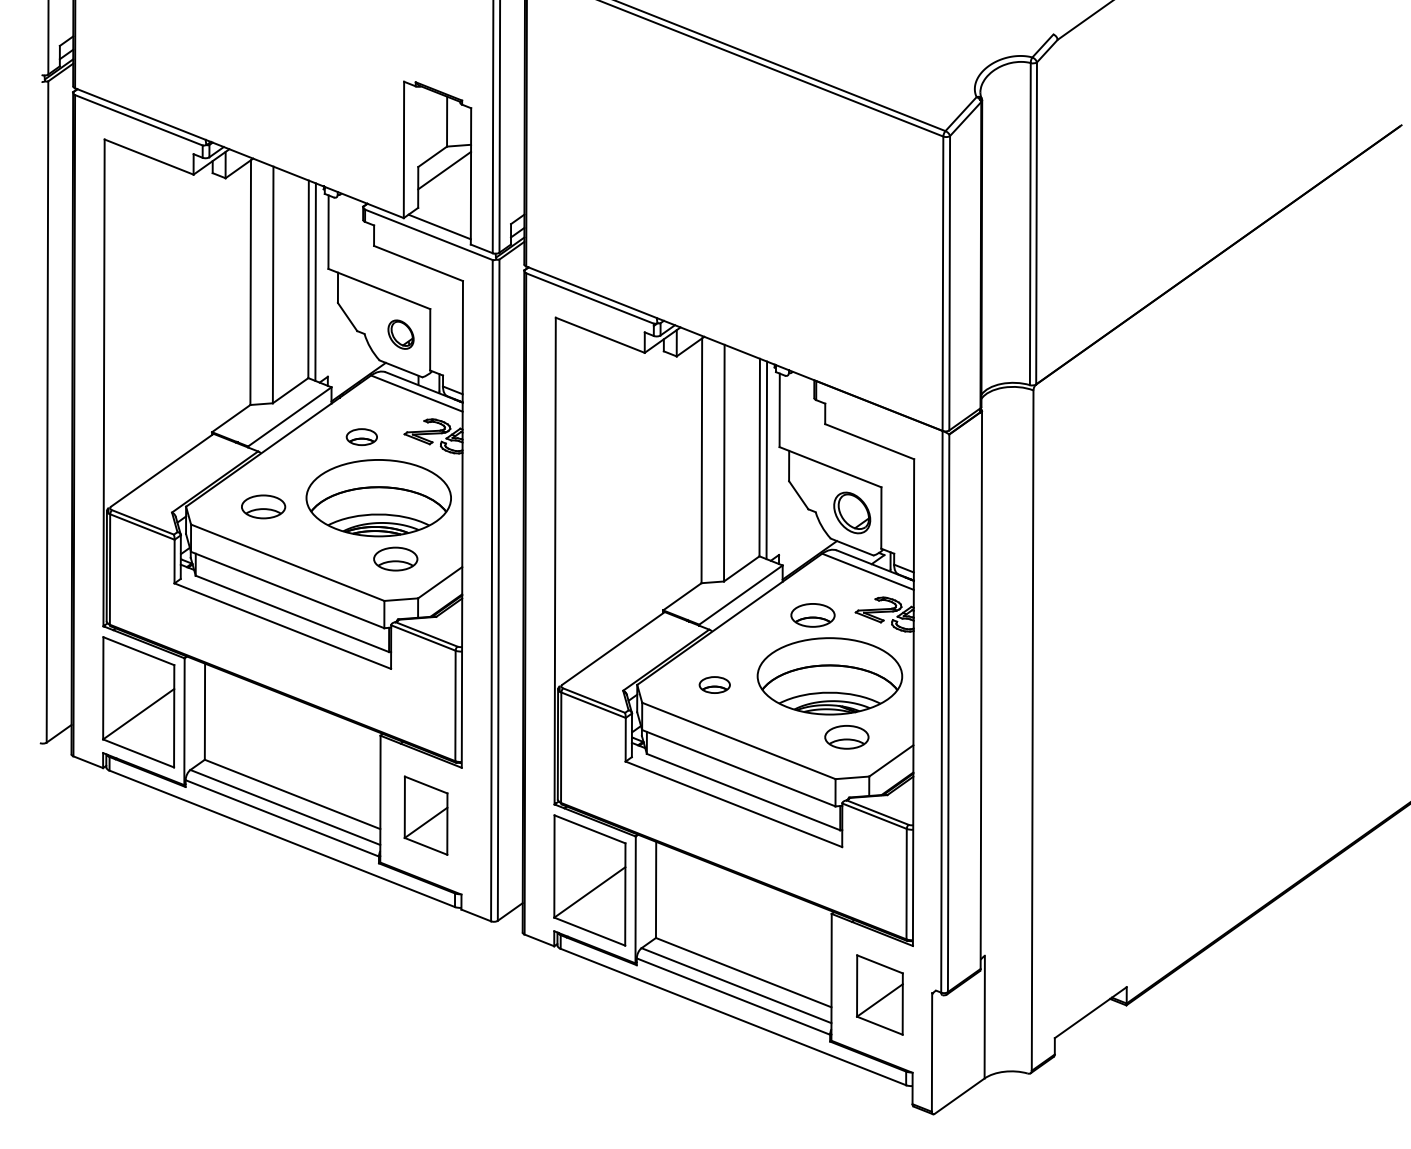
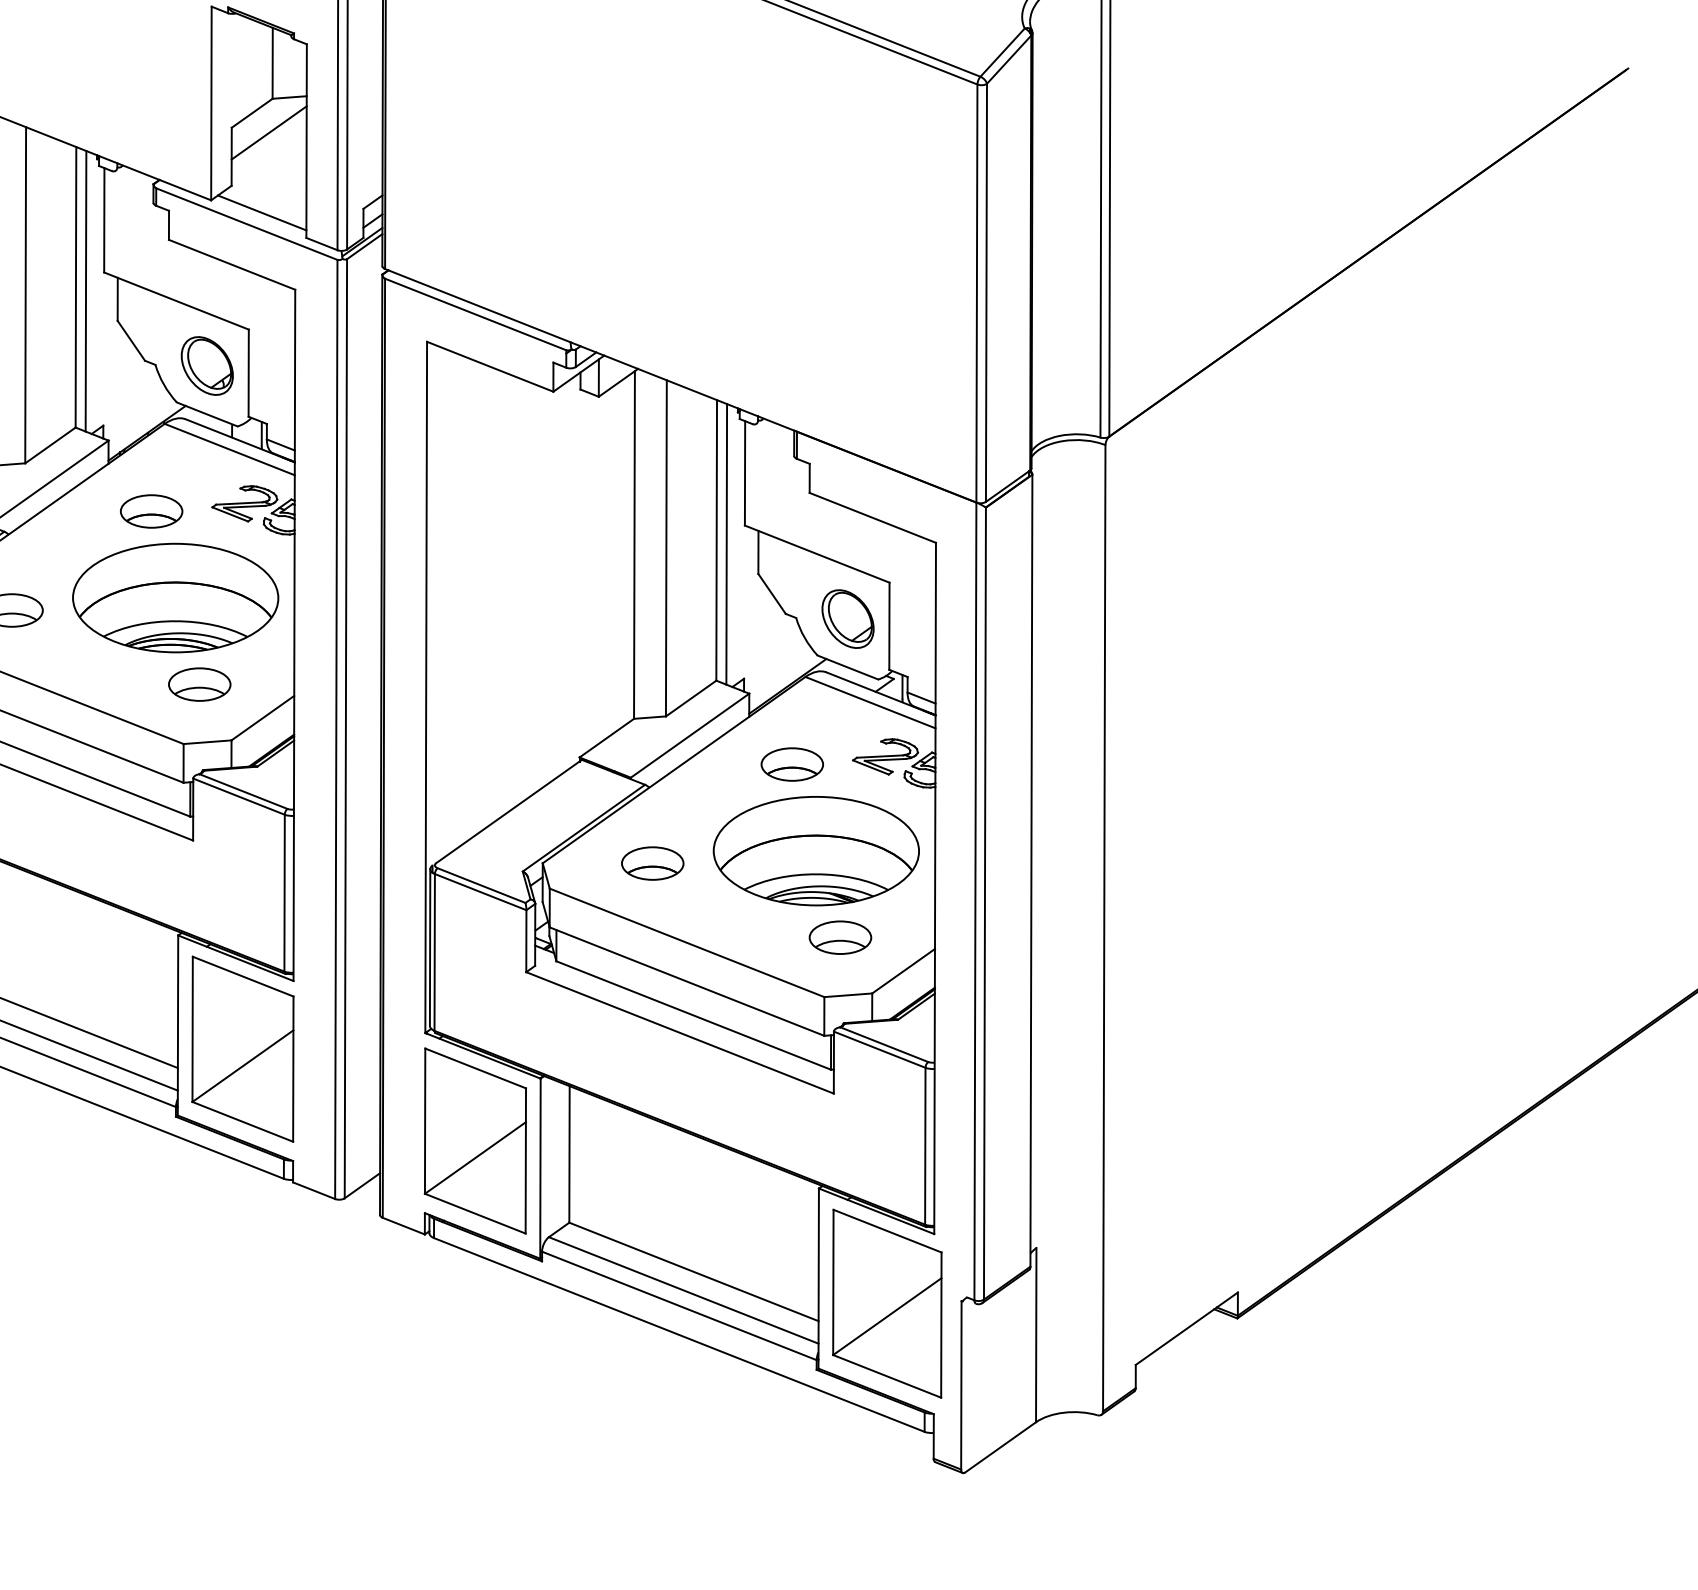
part: (400, 334) -> (206, 365), size x1.43
part: (361, 436) -> (151, 510), size x1.43
part: (714, 684) -> (652, 862), size x1.43
part: (425, 815) -> (242, 1048), size x1.67
part: (879, 994) -> (886, 1302), size x1.67

